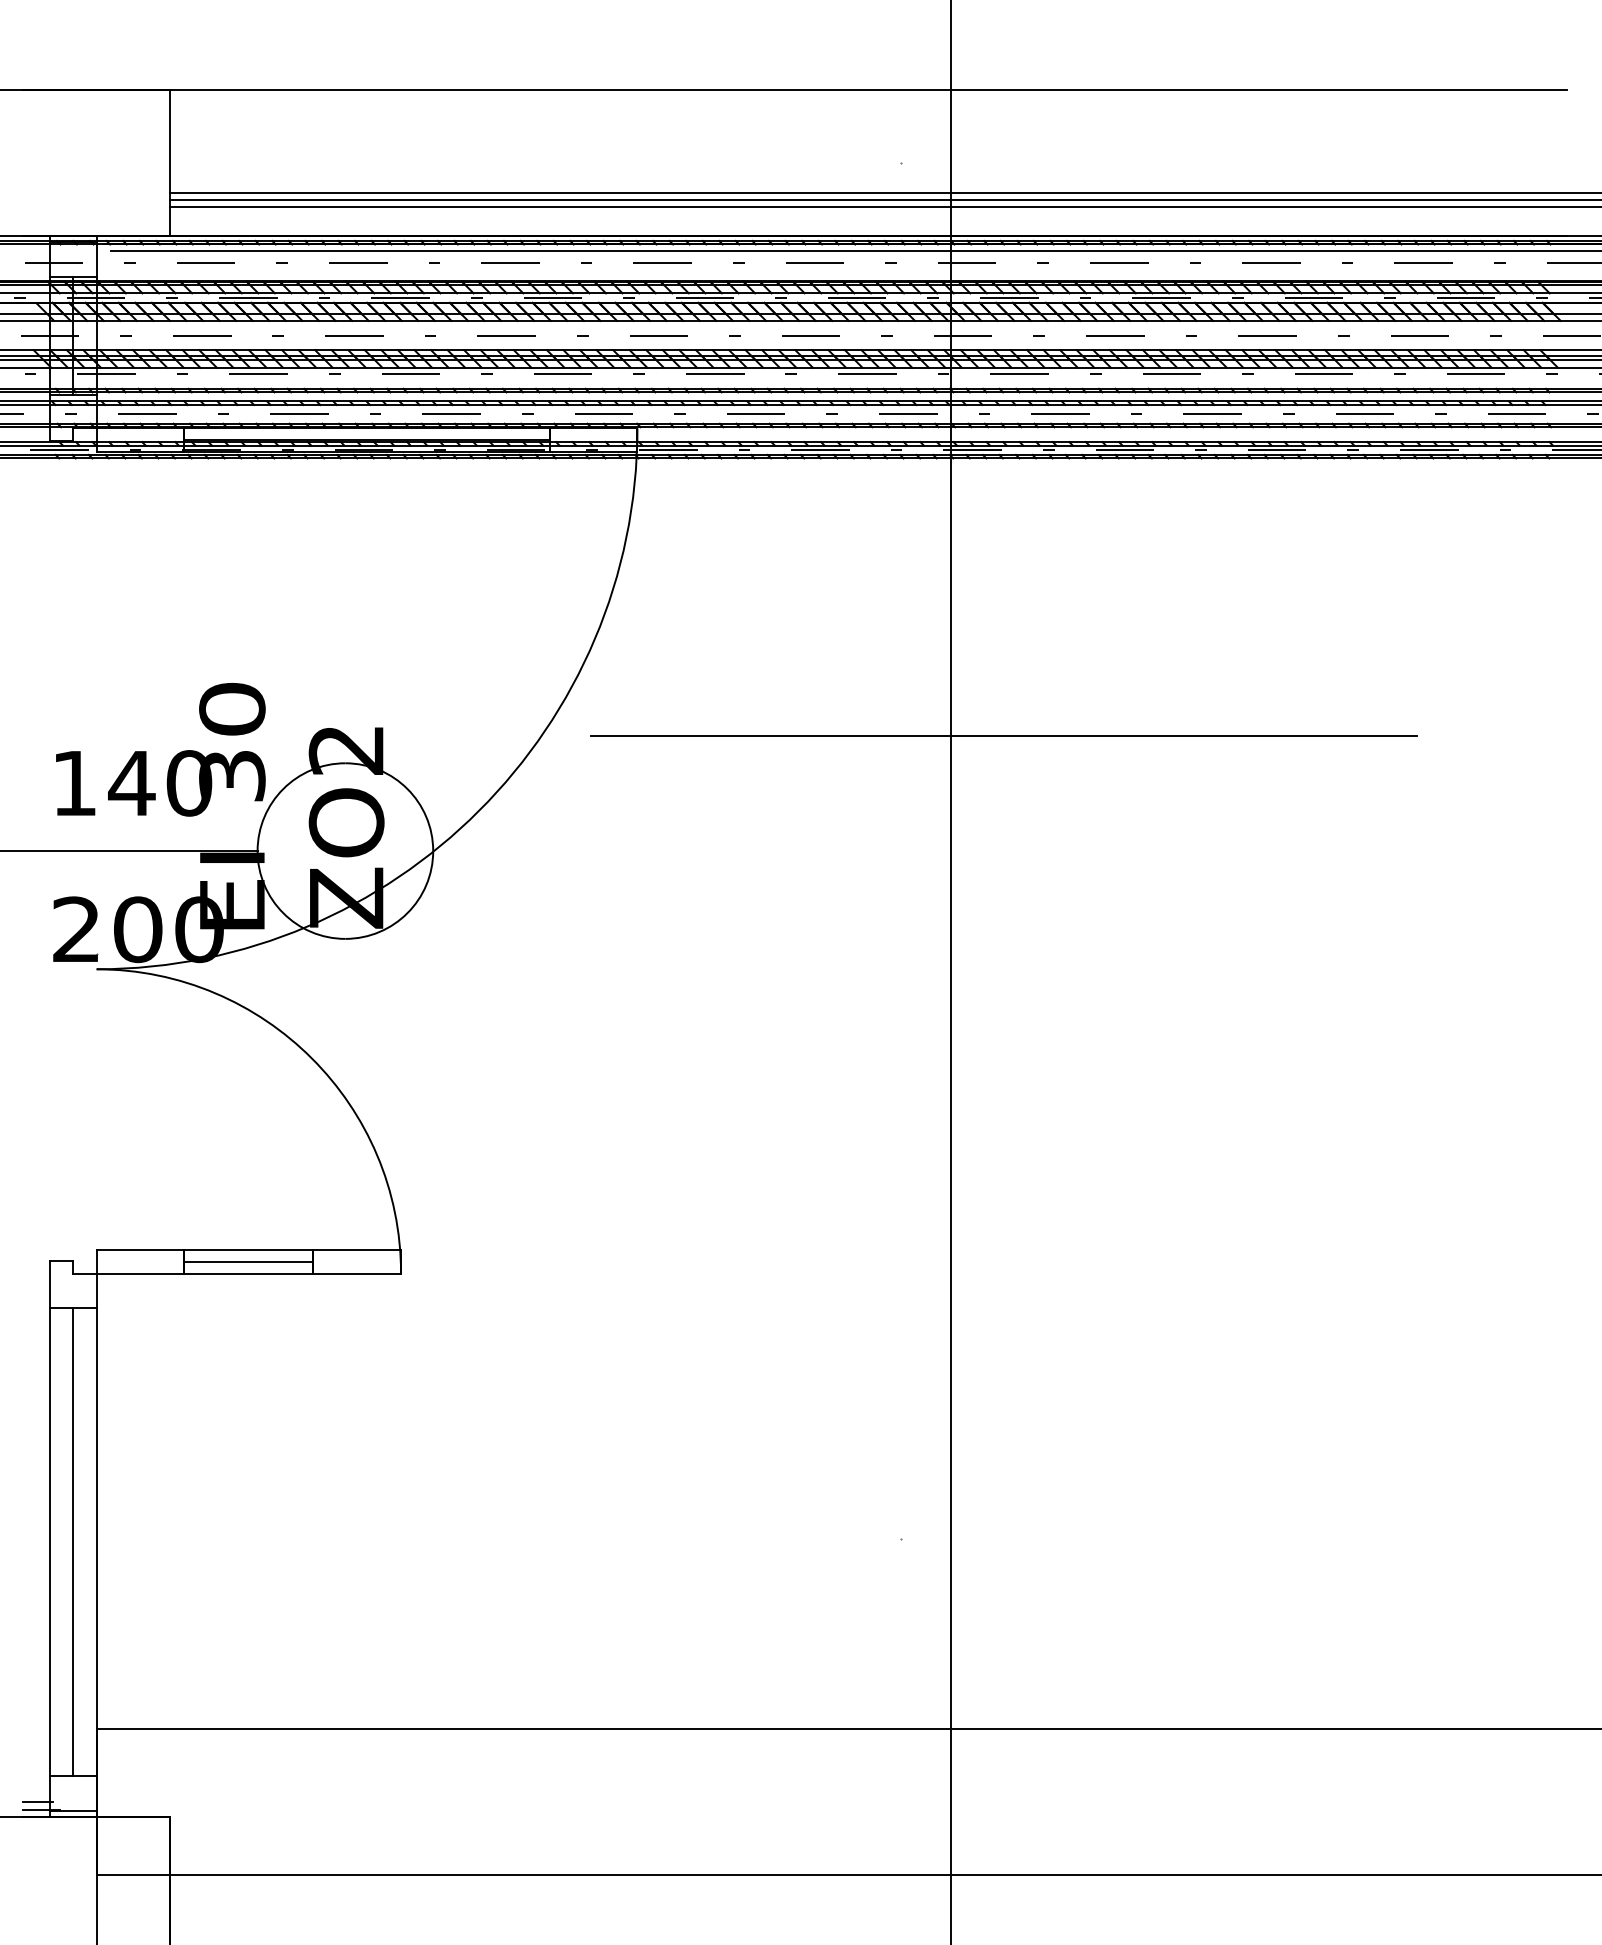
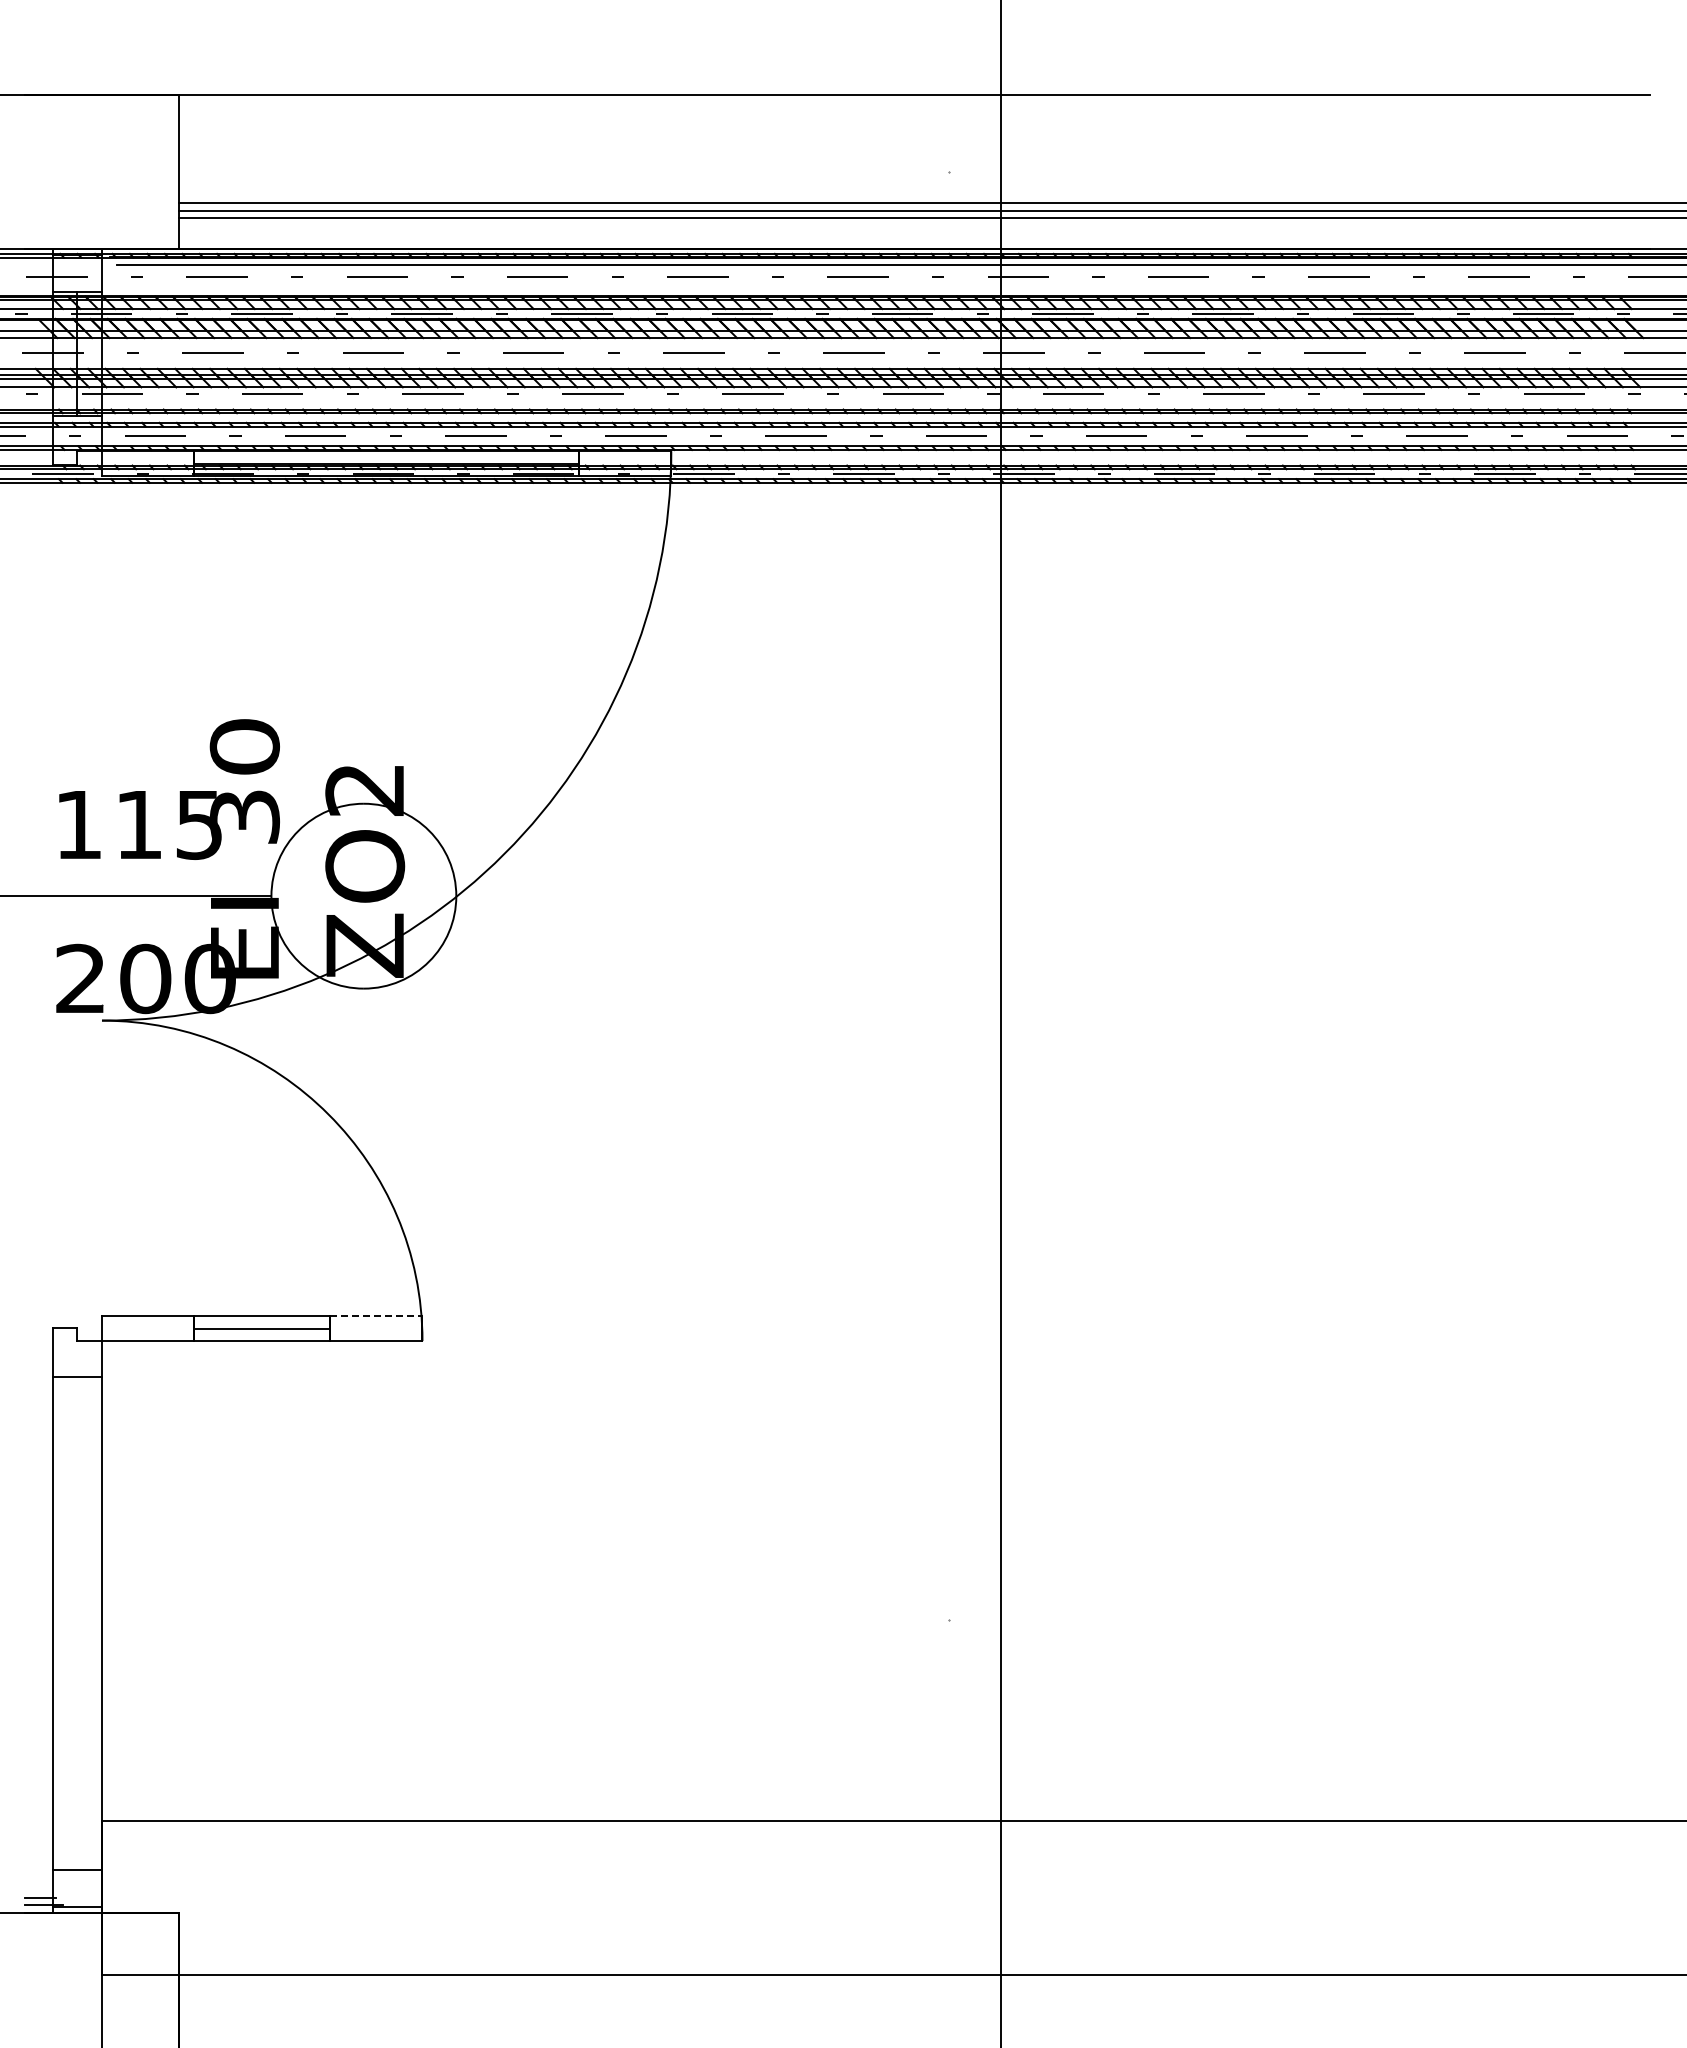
line: (1004, 736) -> (1057, 775), removed
text: (159, 782) -> (168, 824), 140 -> 115
line: (357, 1250) -> (376, 1316), solid -> dashed
line: (73, 1541) -> (77, 1622), removed

